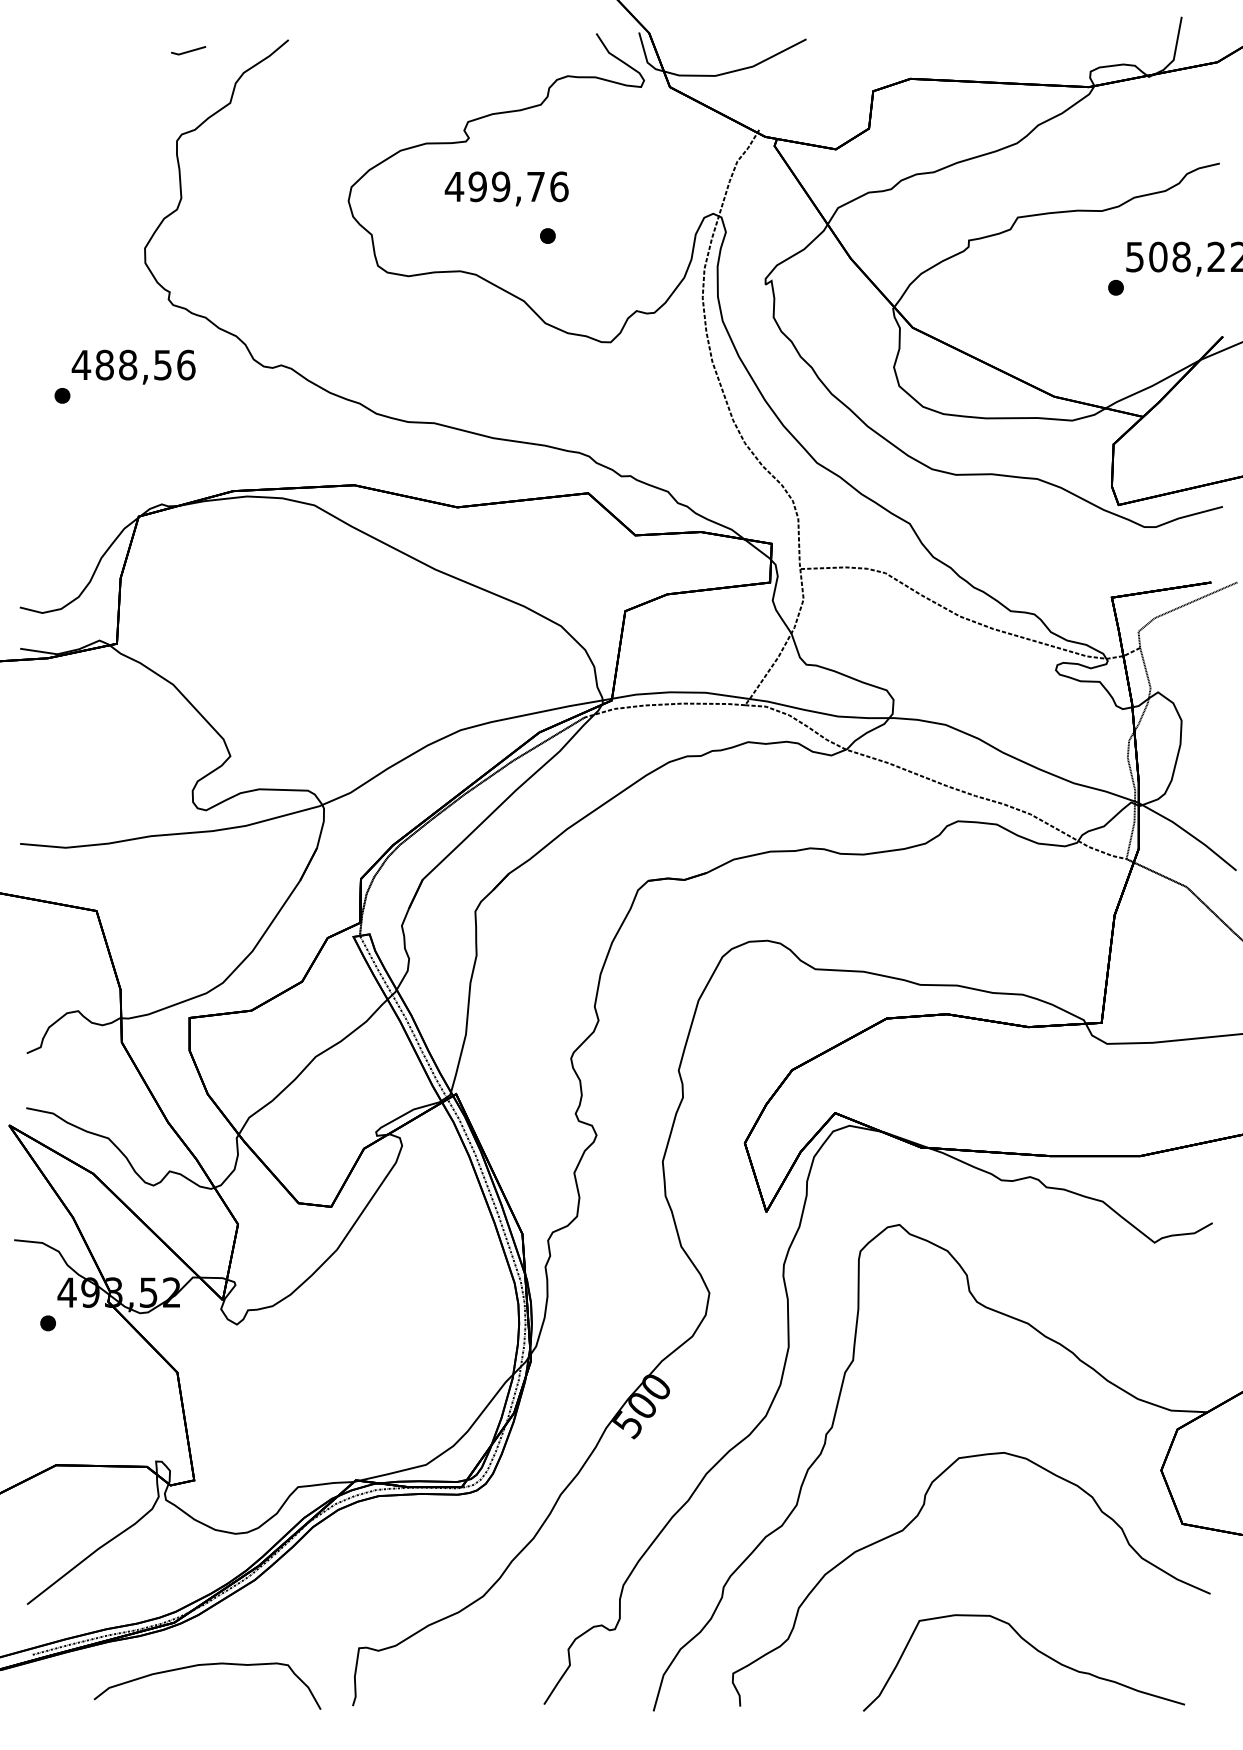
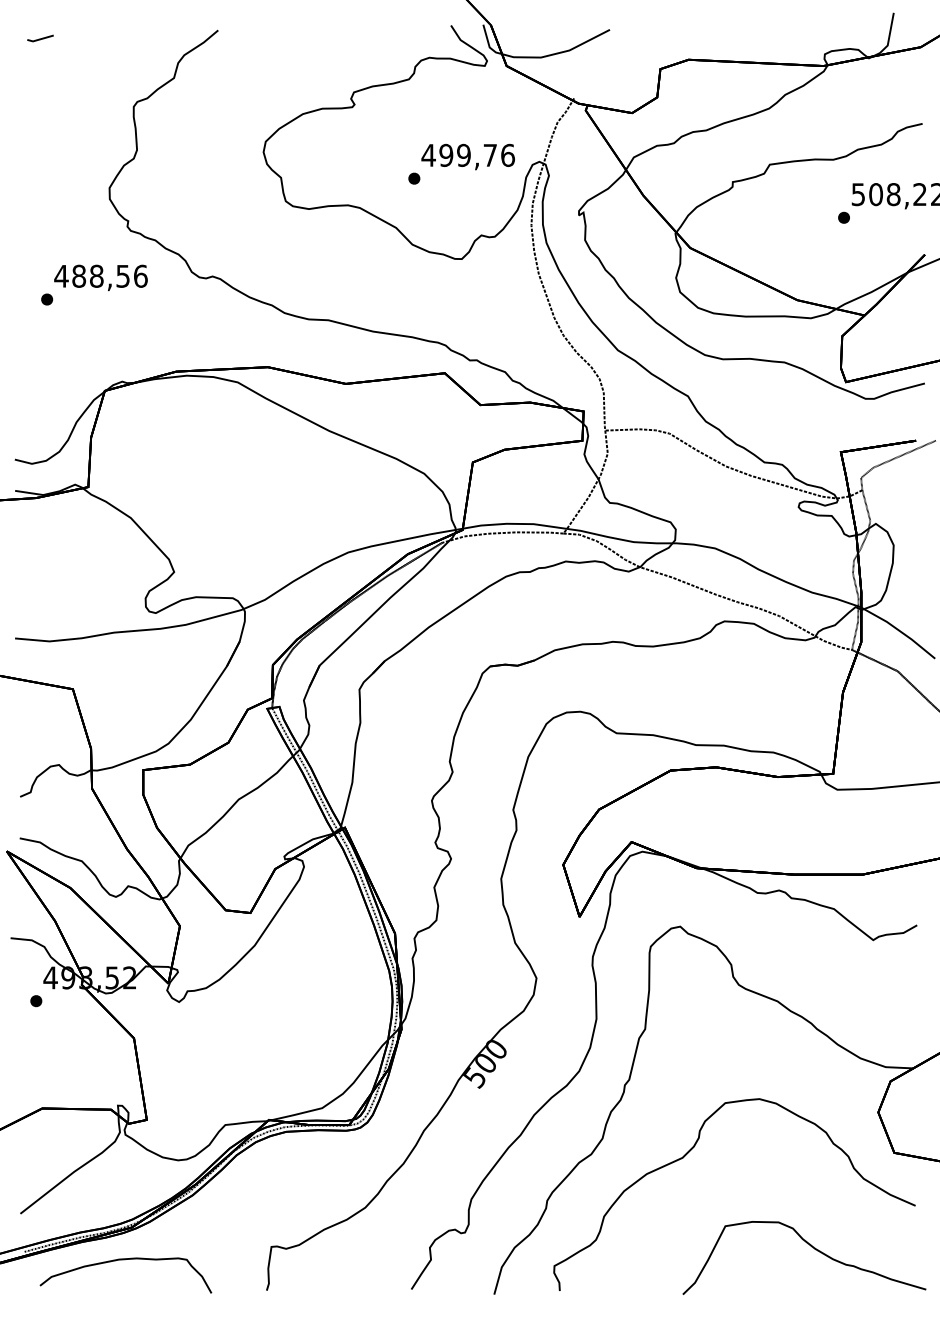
line: (188, 50) -> (40, 38), moved
text: (505, 188) -> (467, 156), moved
part: (1033, 1649) -> (811, 1247), moved
curve: (207, 1666) -> (125, 1260), moved

